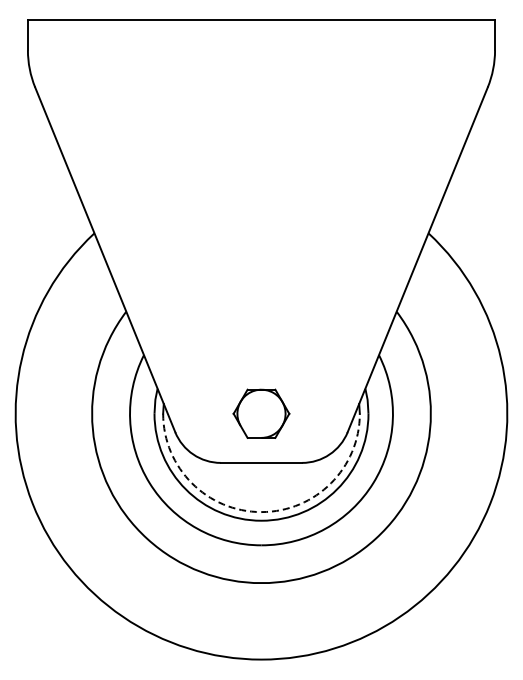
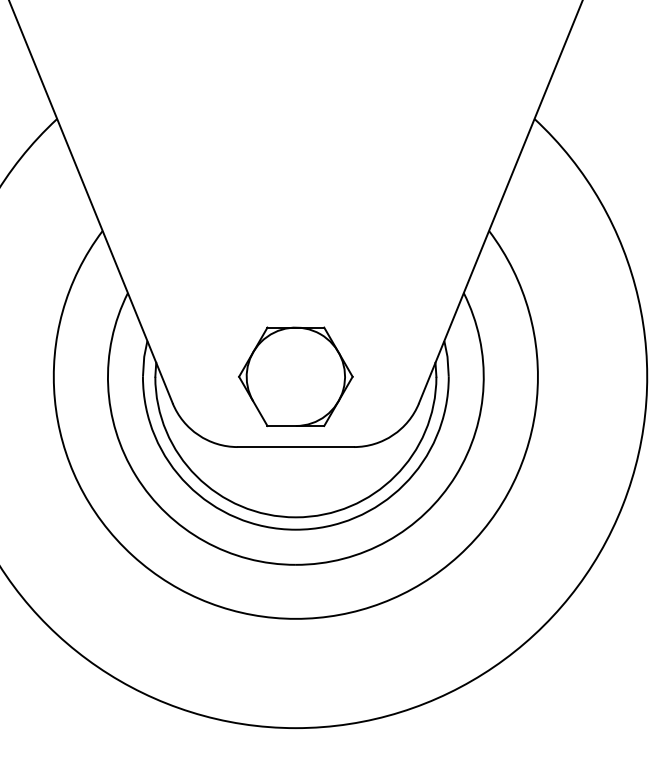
part: (261, 413) -> (295, 376), size x1.43
arc: (261, 512) -> (295, 517), dashed -> solid

